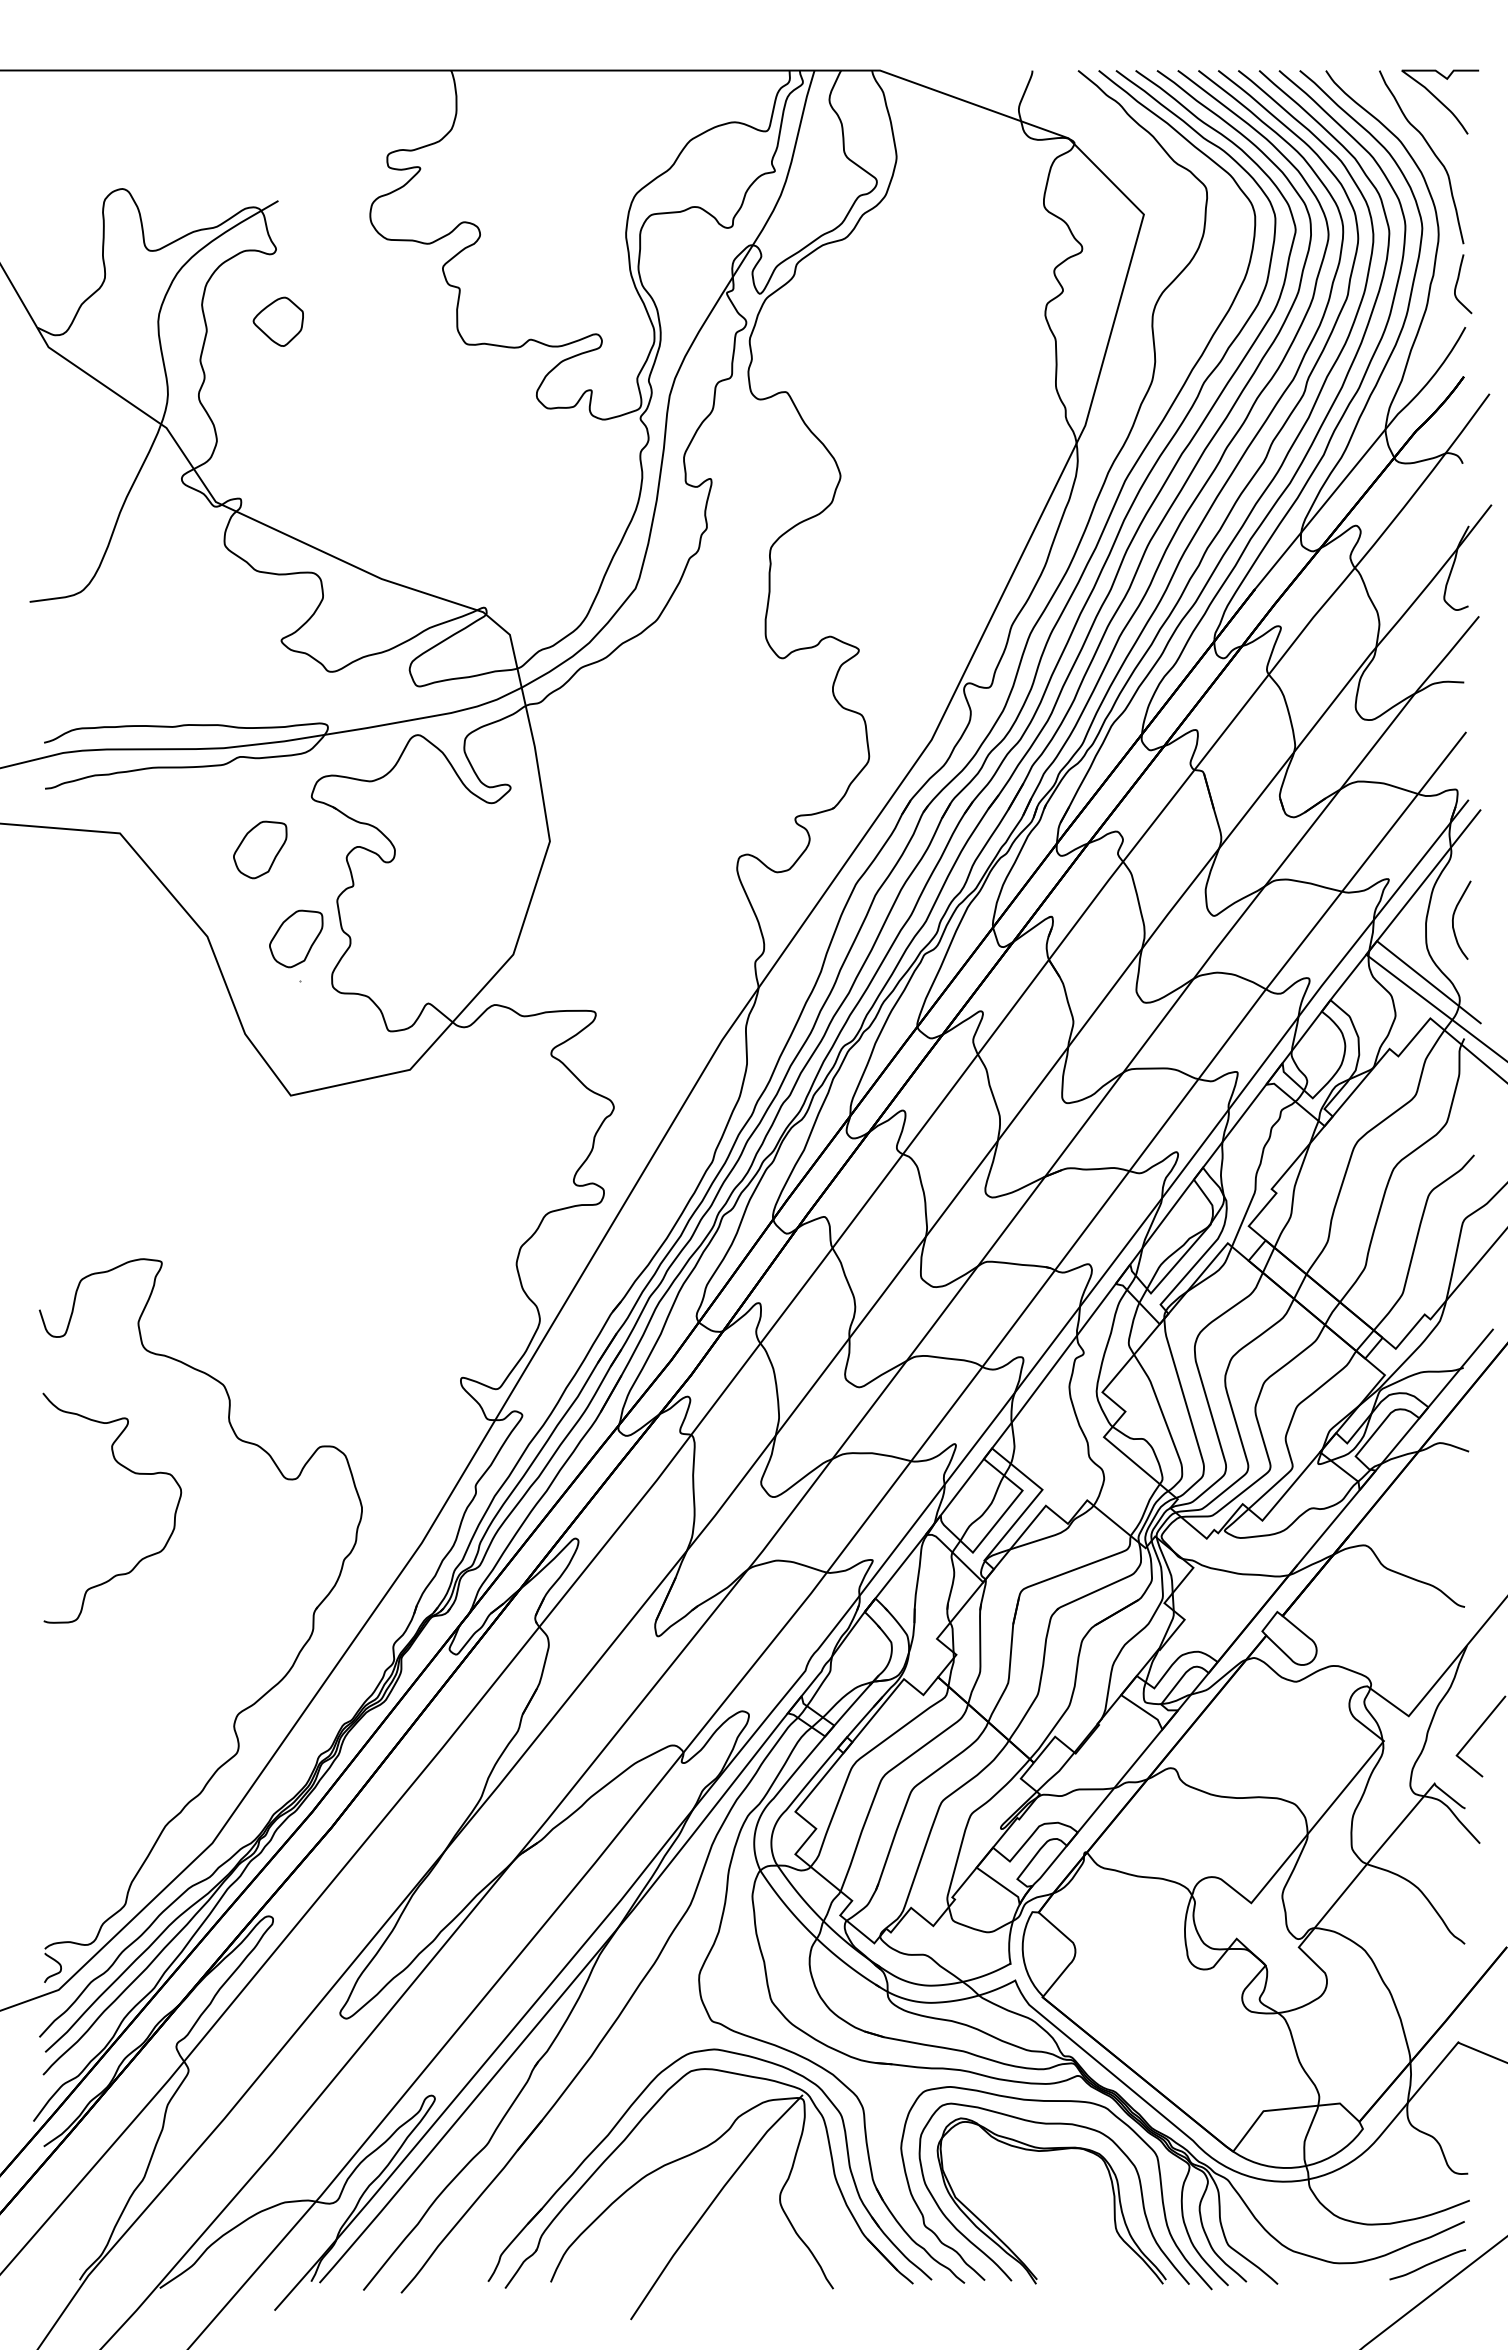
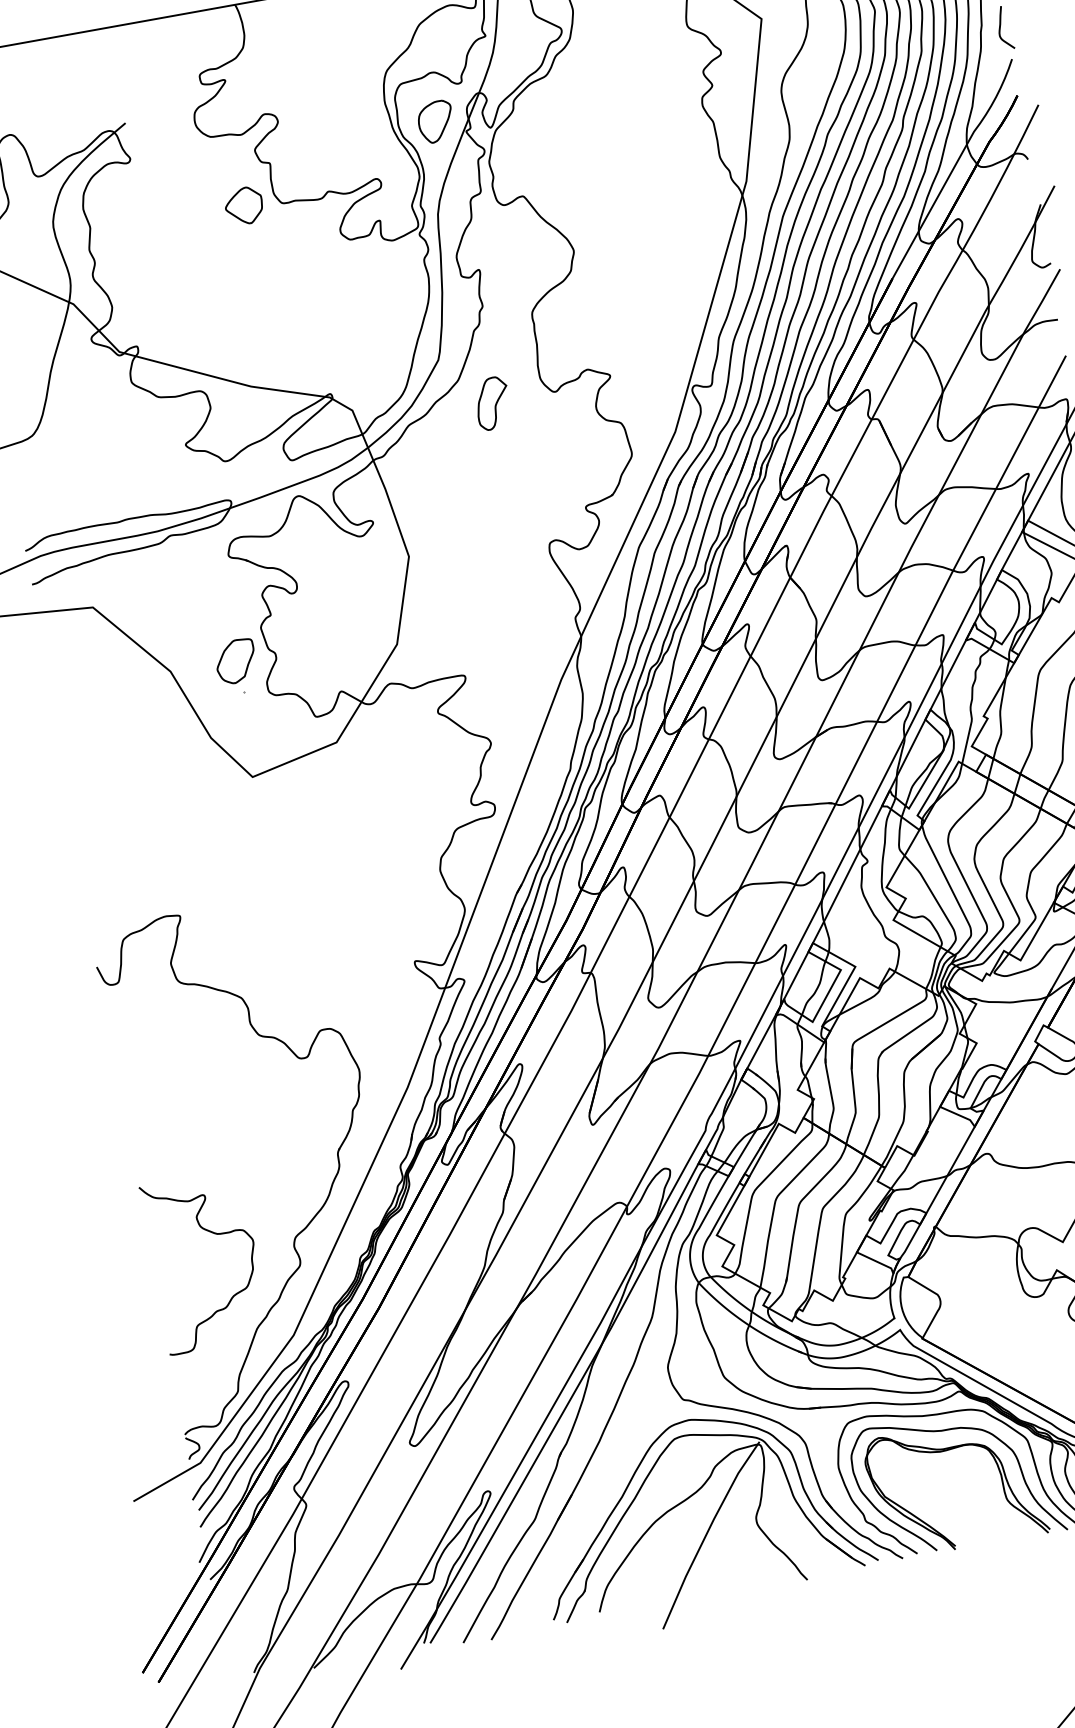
part: (688, 272) -> (435, 121), added
part: (277, 321) -> (243, 206), moved
part: (697, 658) -> (492, 403), added
part: (260, 849) -> (197, 600), removed
curve: (129, 1471) -> (212, 1233), moved

